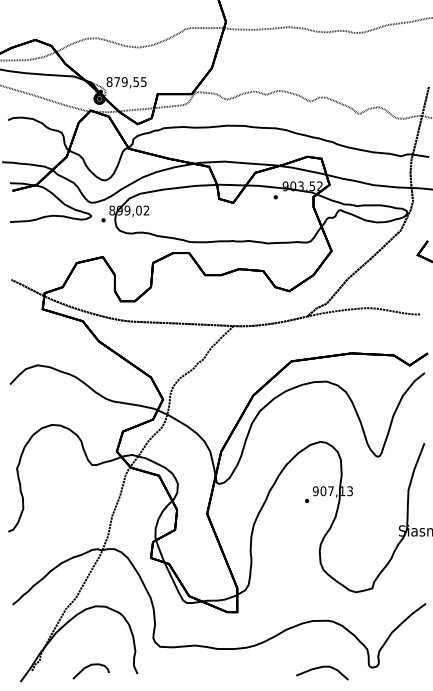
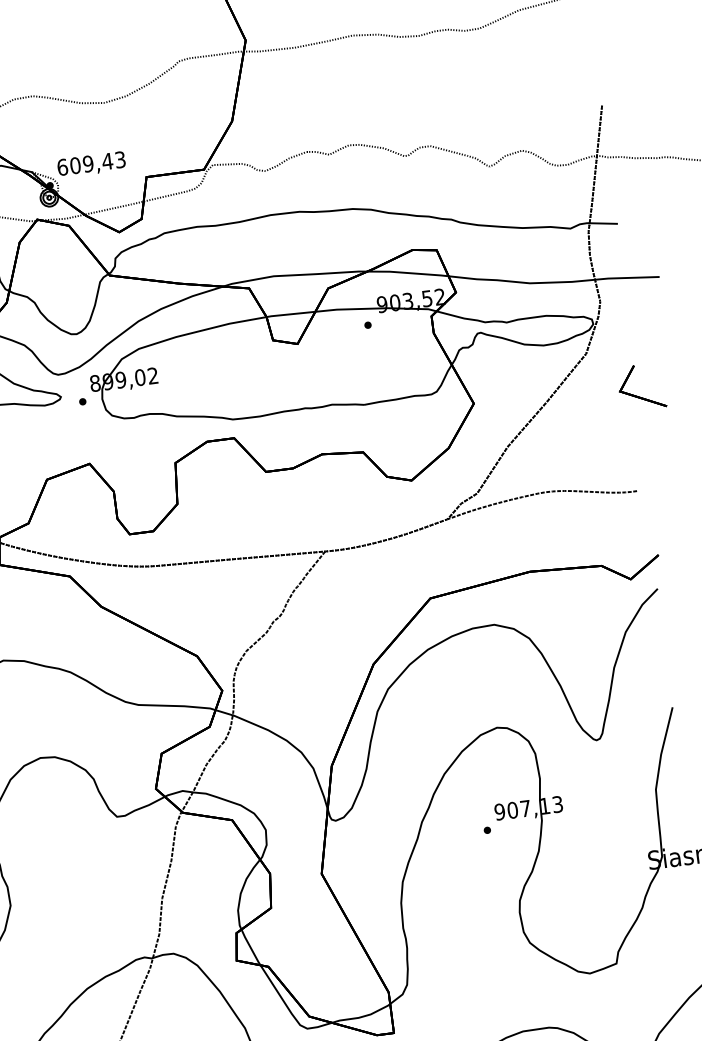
text: (126, 82) -> (91, 164), 879,55 -> 609,43

